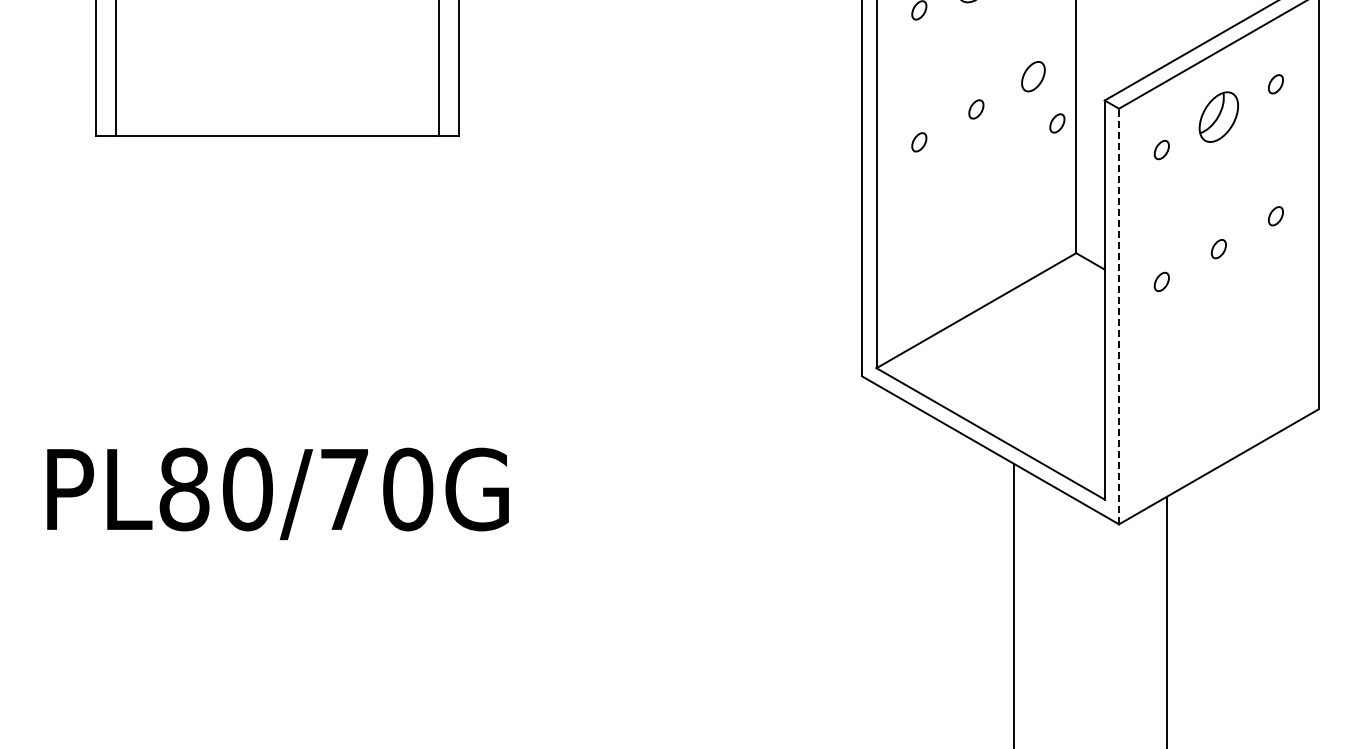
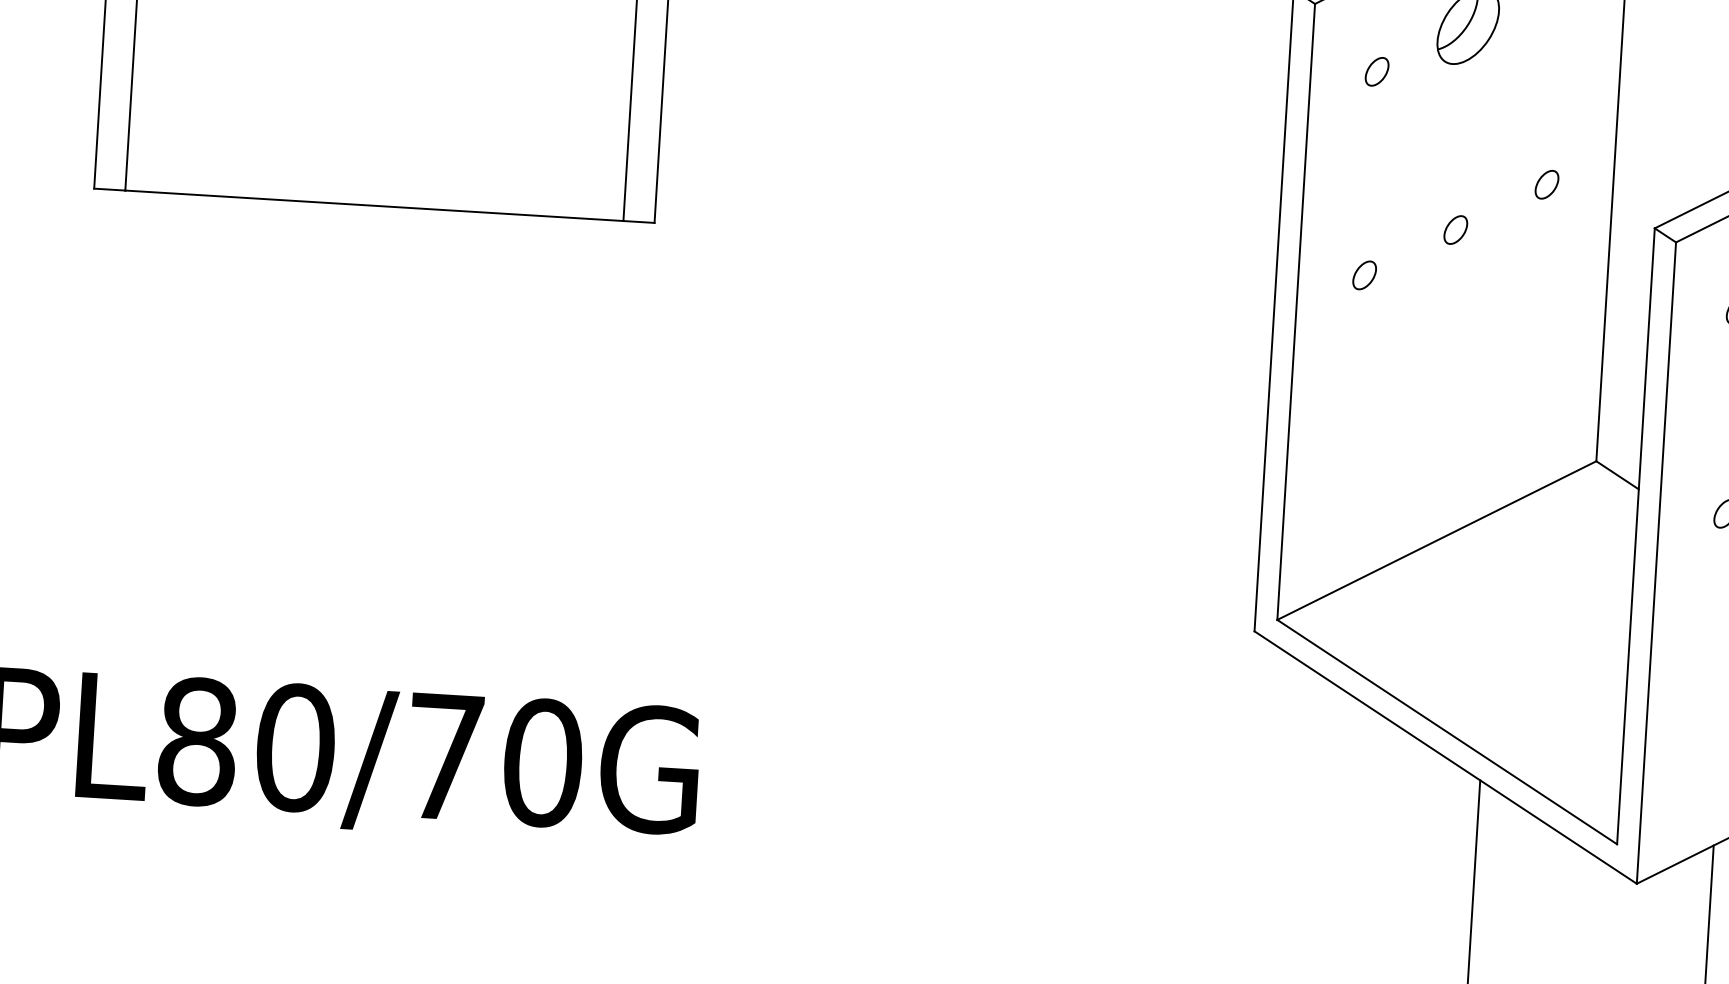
part: (1033, 76) -> (1547, 184), size x0.62
part: (1057, 123) -> (1579, 259), removed
line: (1119, 316) -> (1657, 563), dashed -> solid

